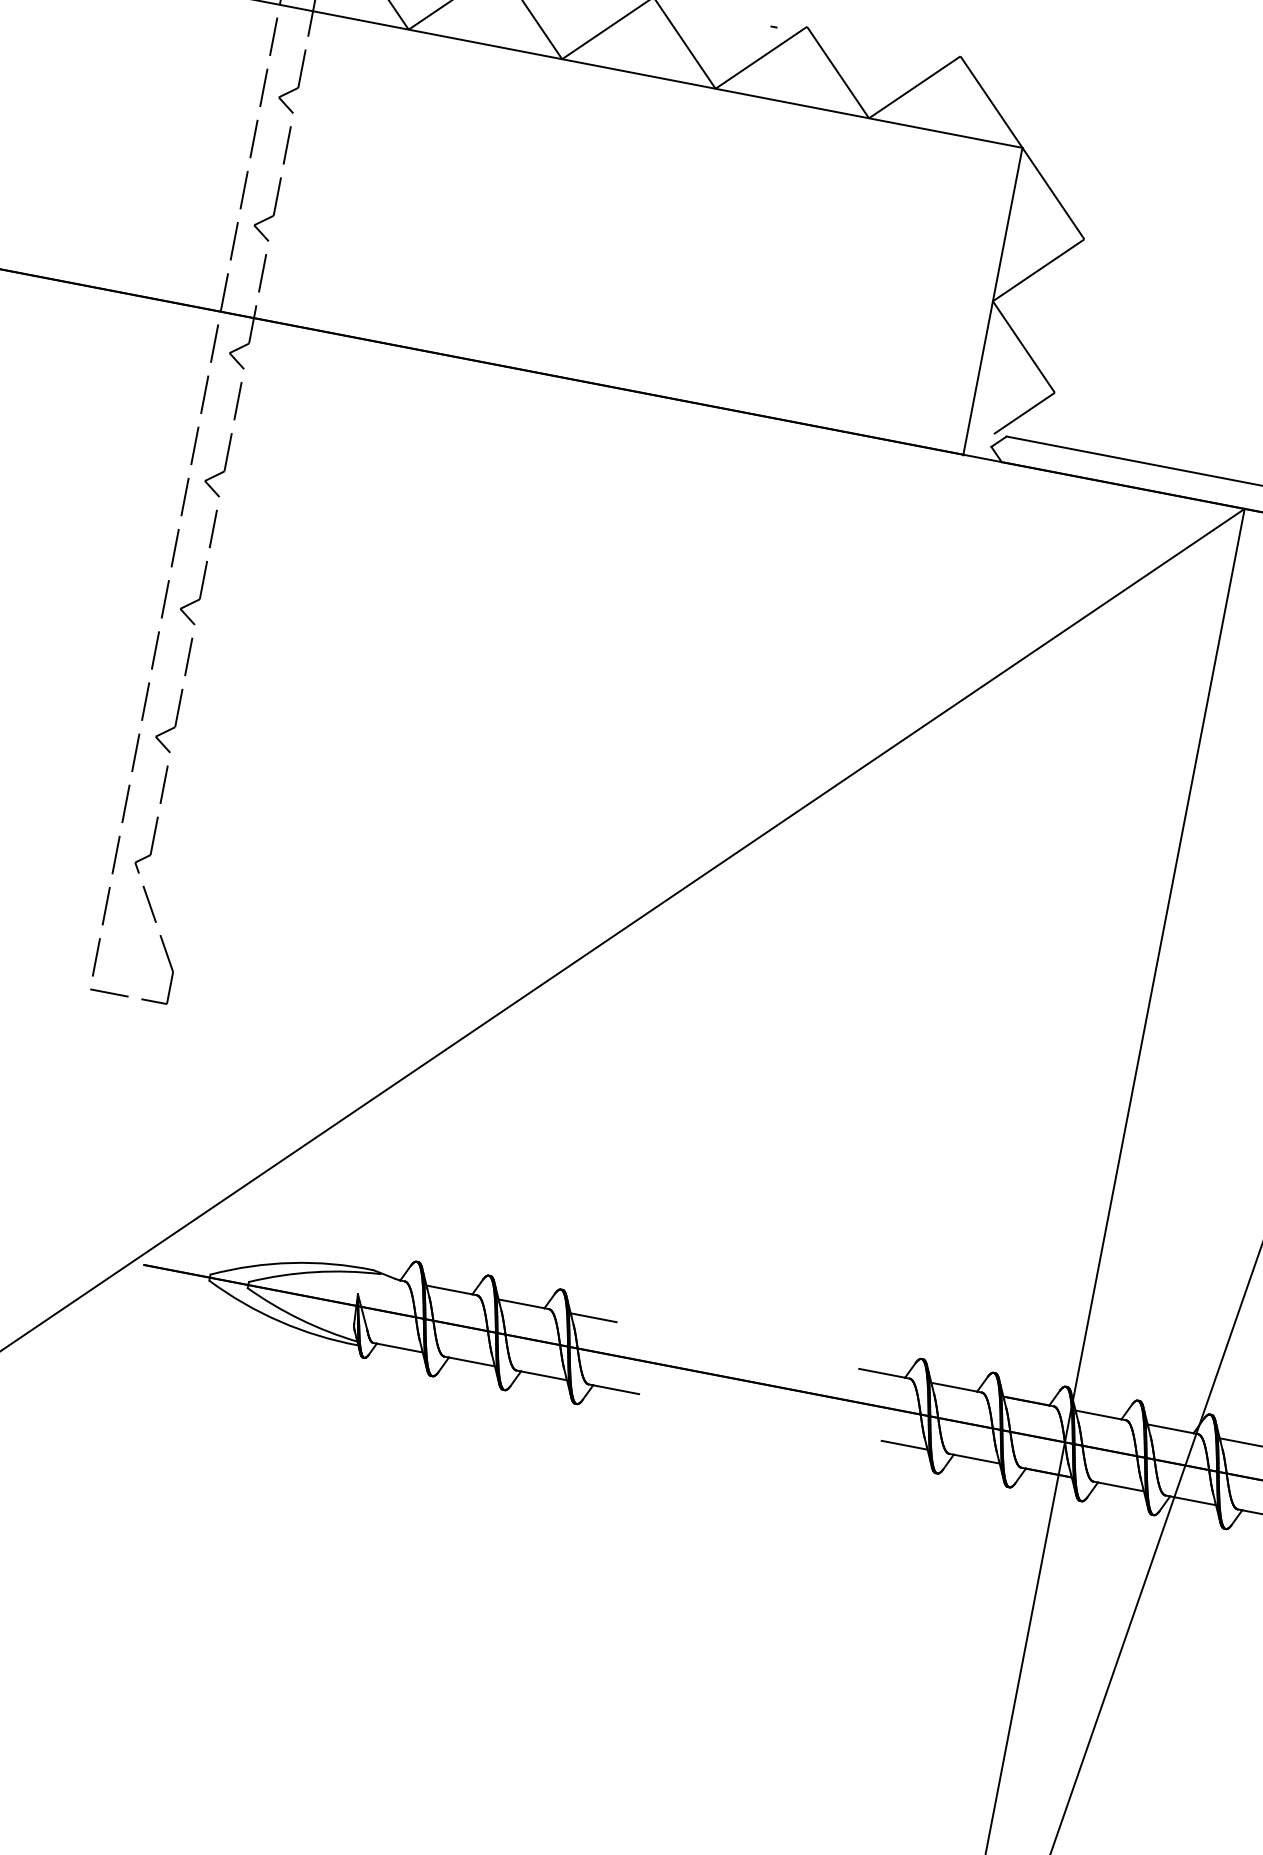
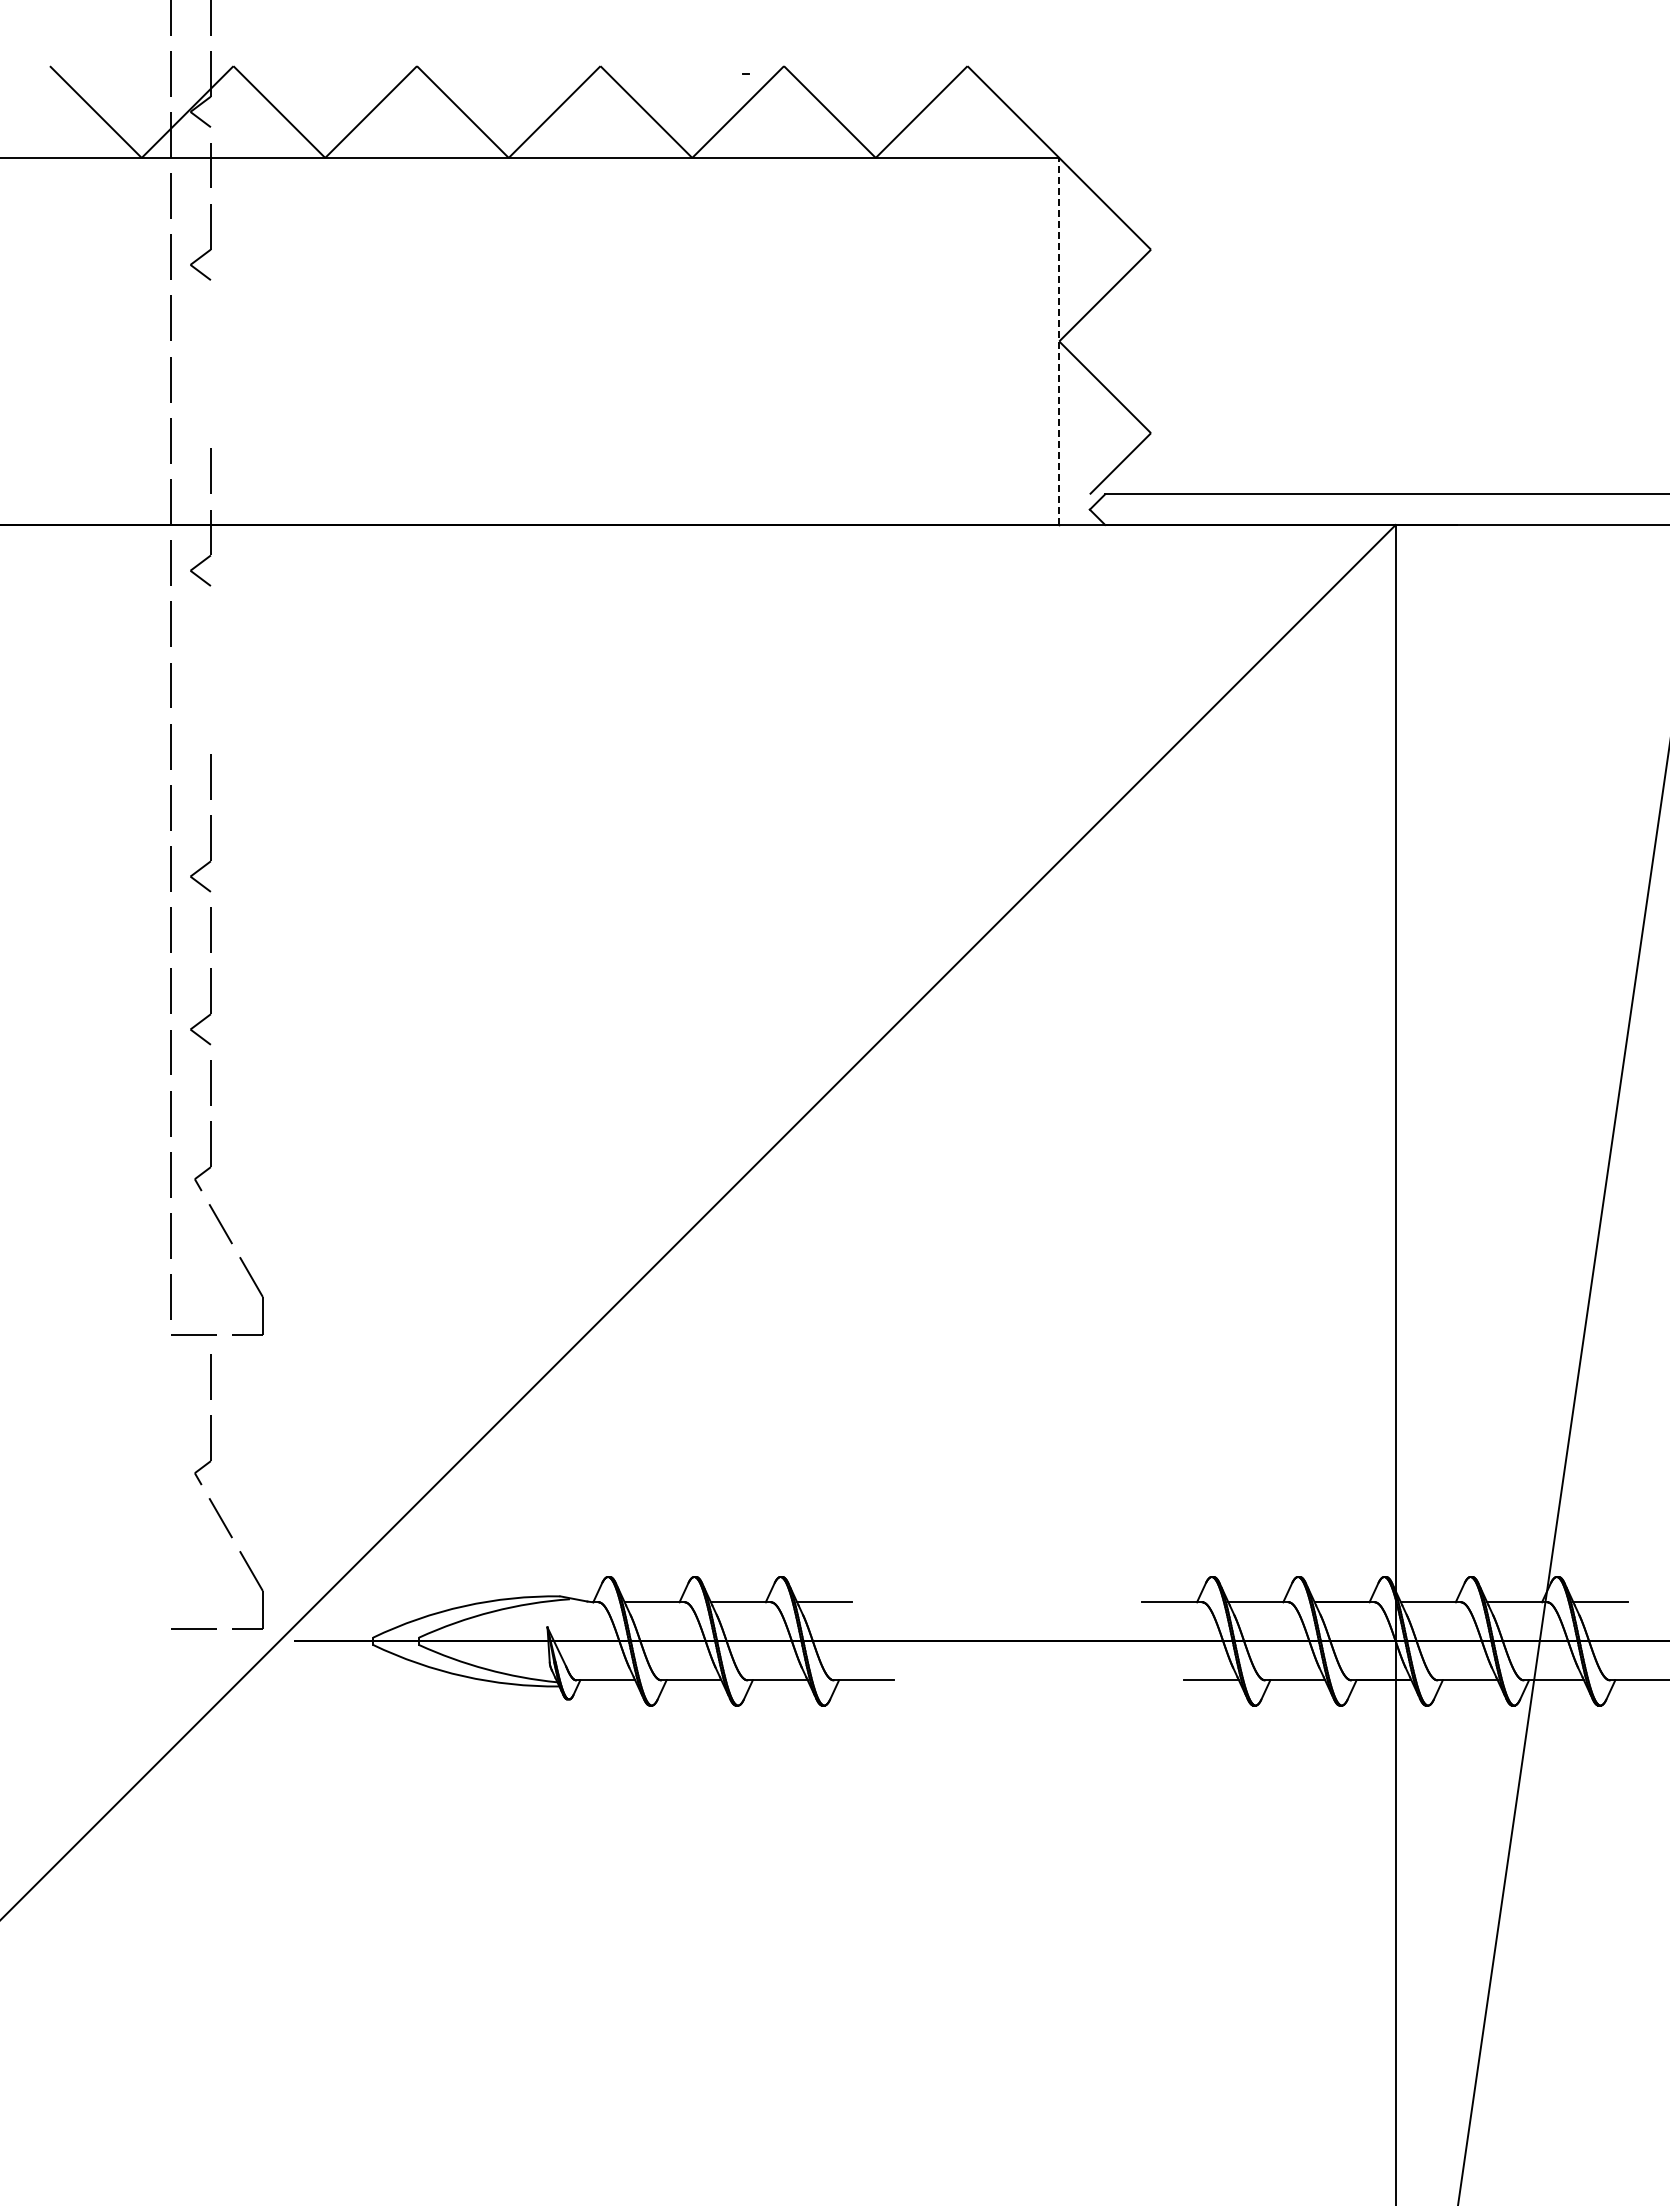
part: (279, 183) -> (210, 364), removed
line: (993, 301) -> (1059, 341), solid -> dashed
part: (230, 439) -> (210, 670), removed
part: (96, 1132) -> (210, 1498), added

